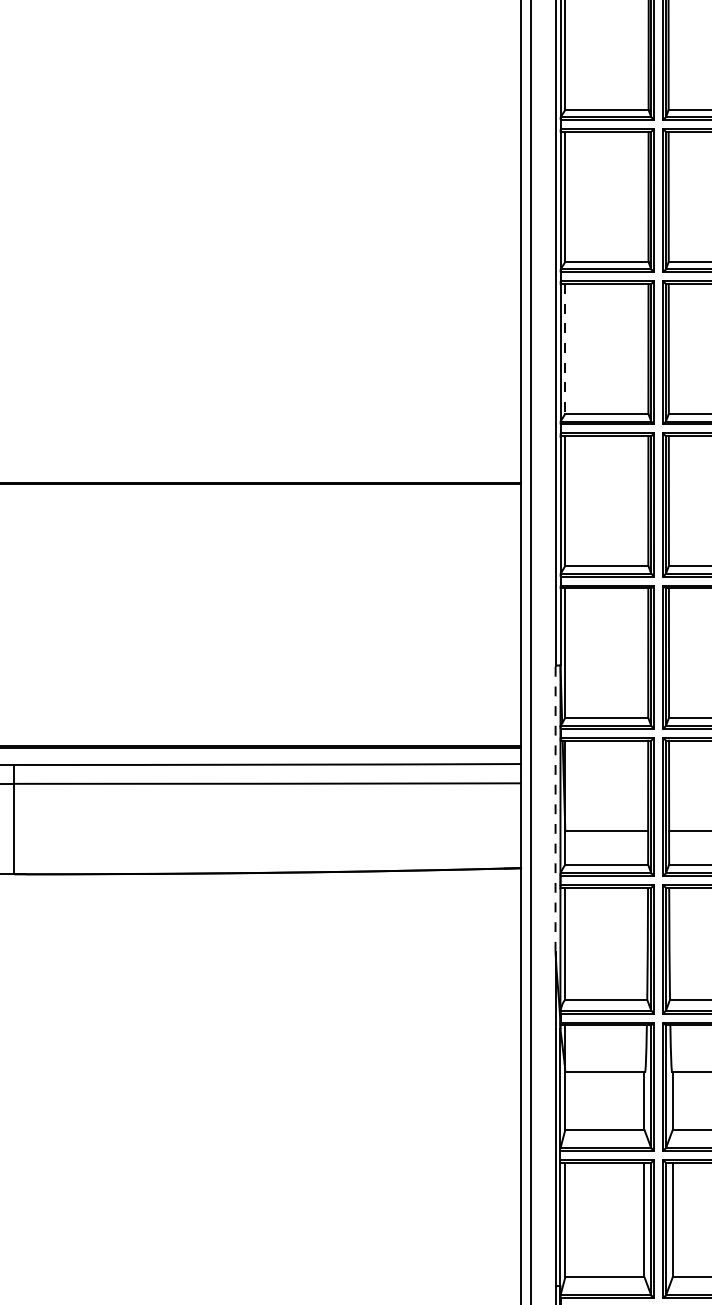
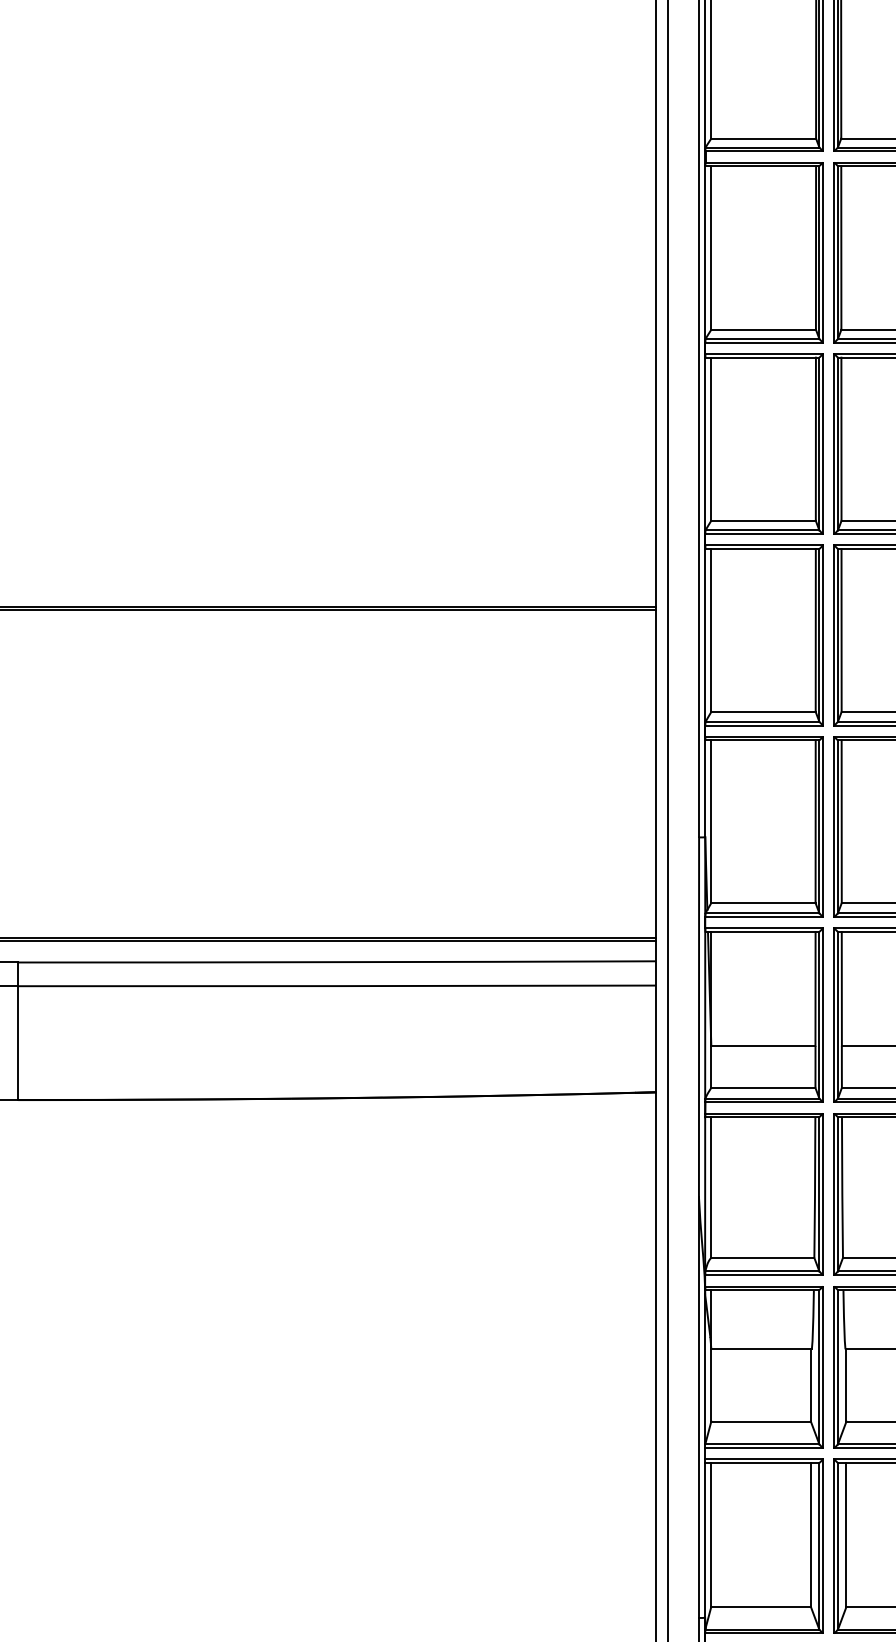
line: (565, 349) -> (711, 439), dashed -> solid
line: (555, 808) -> (698, 1017), dashed -> solid

